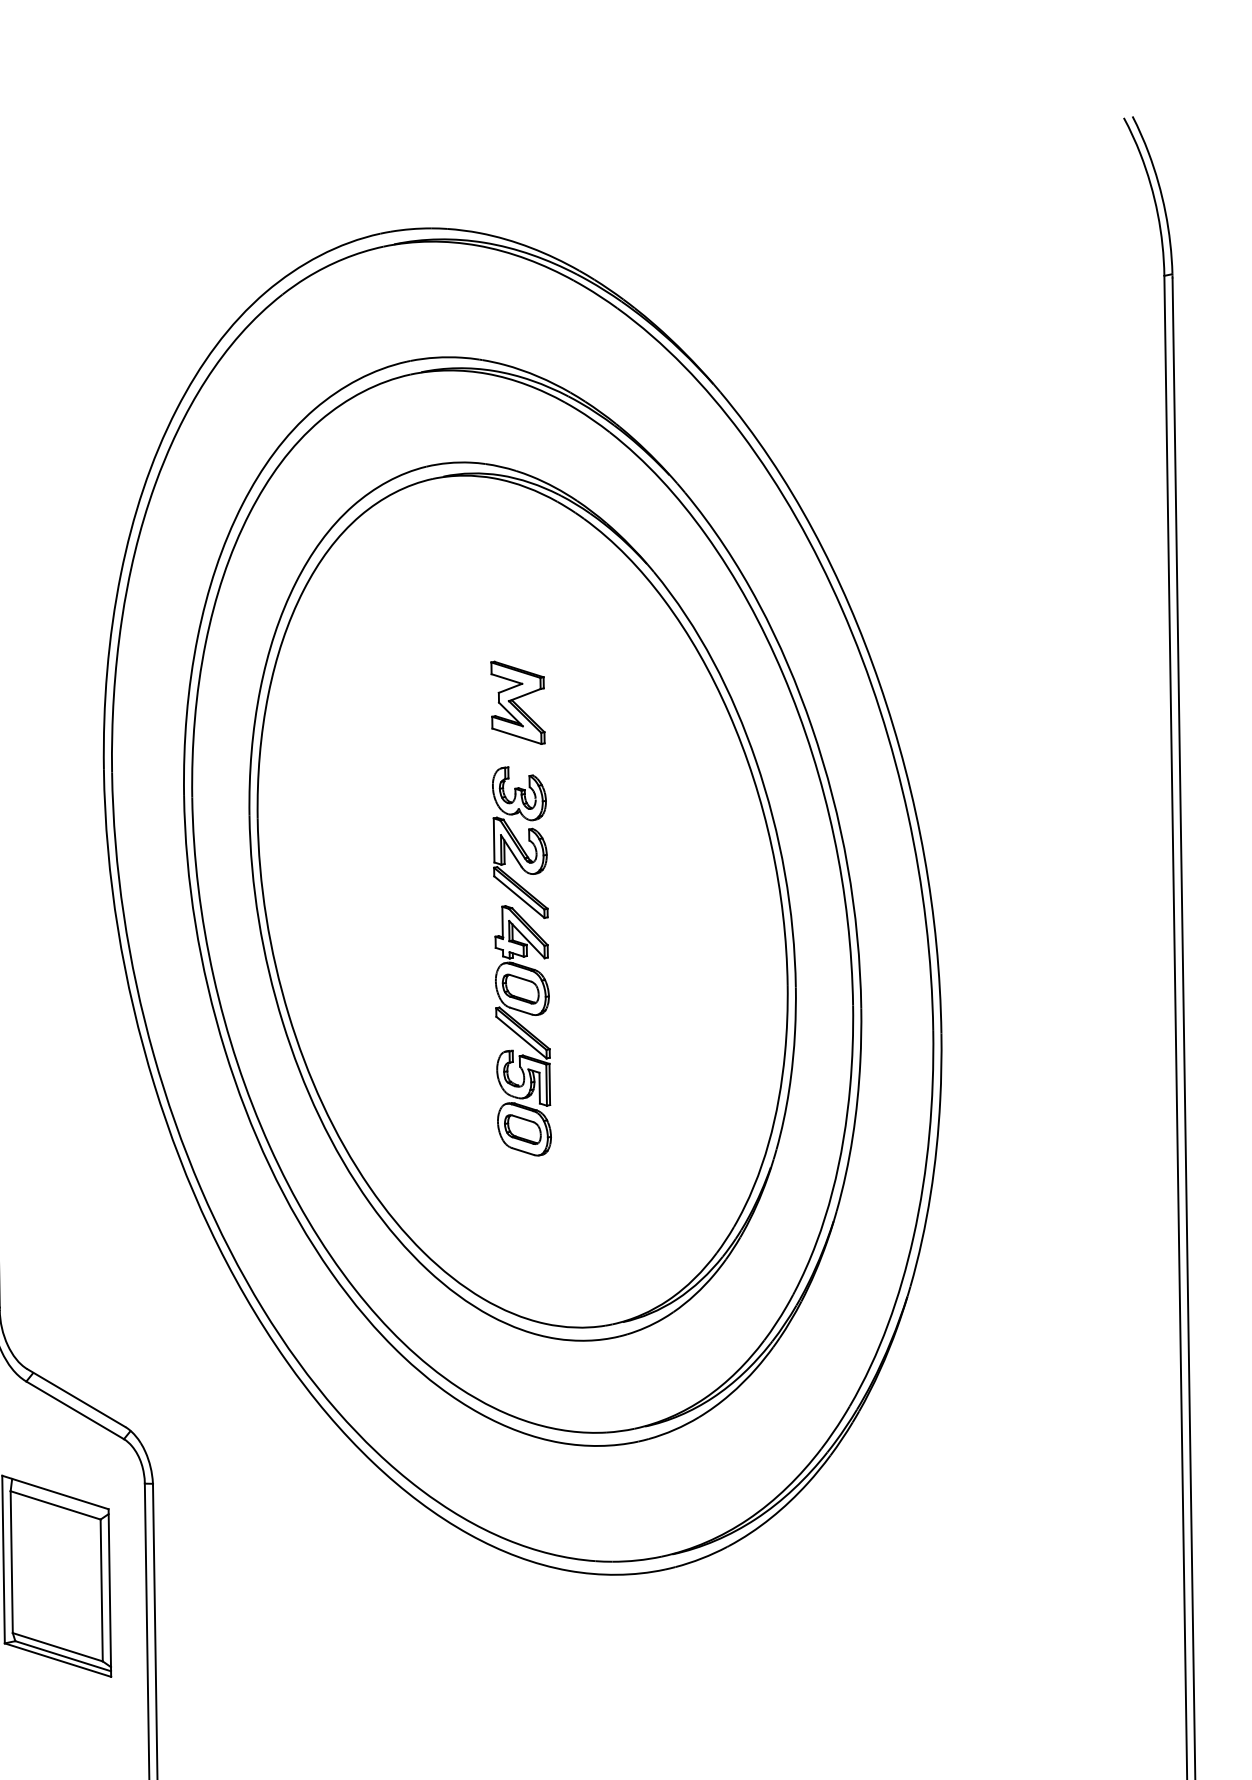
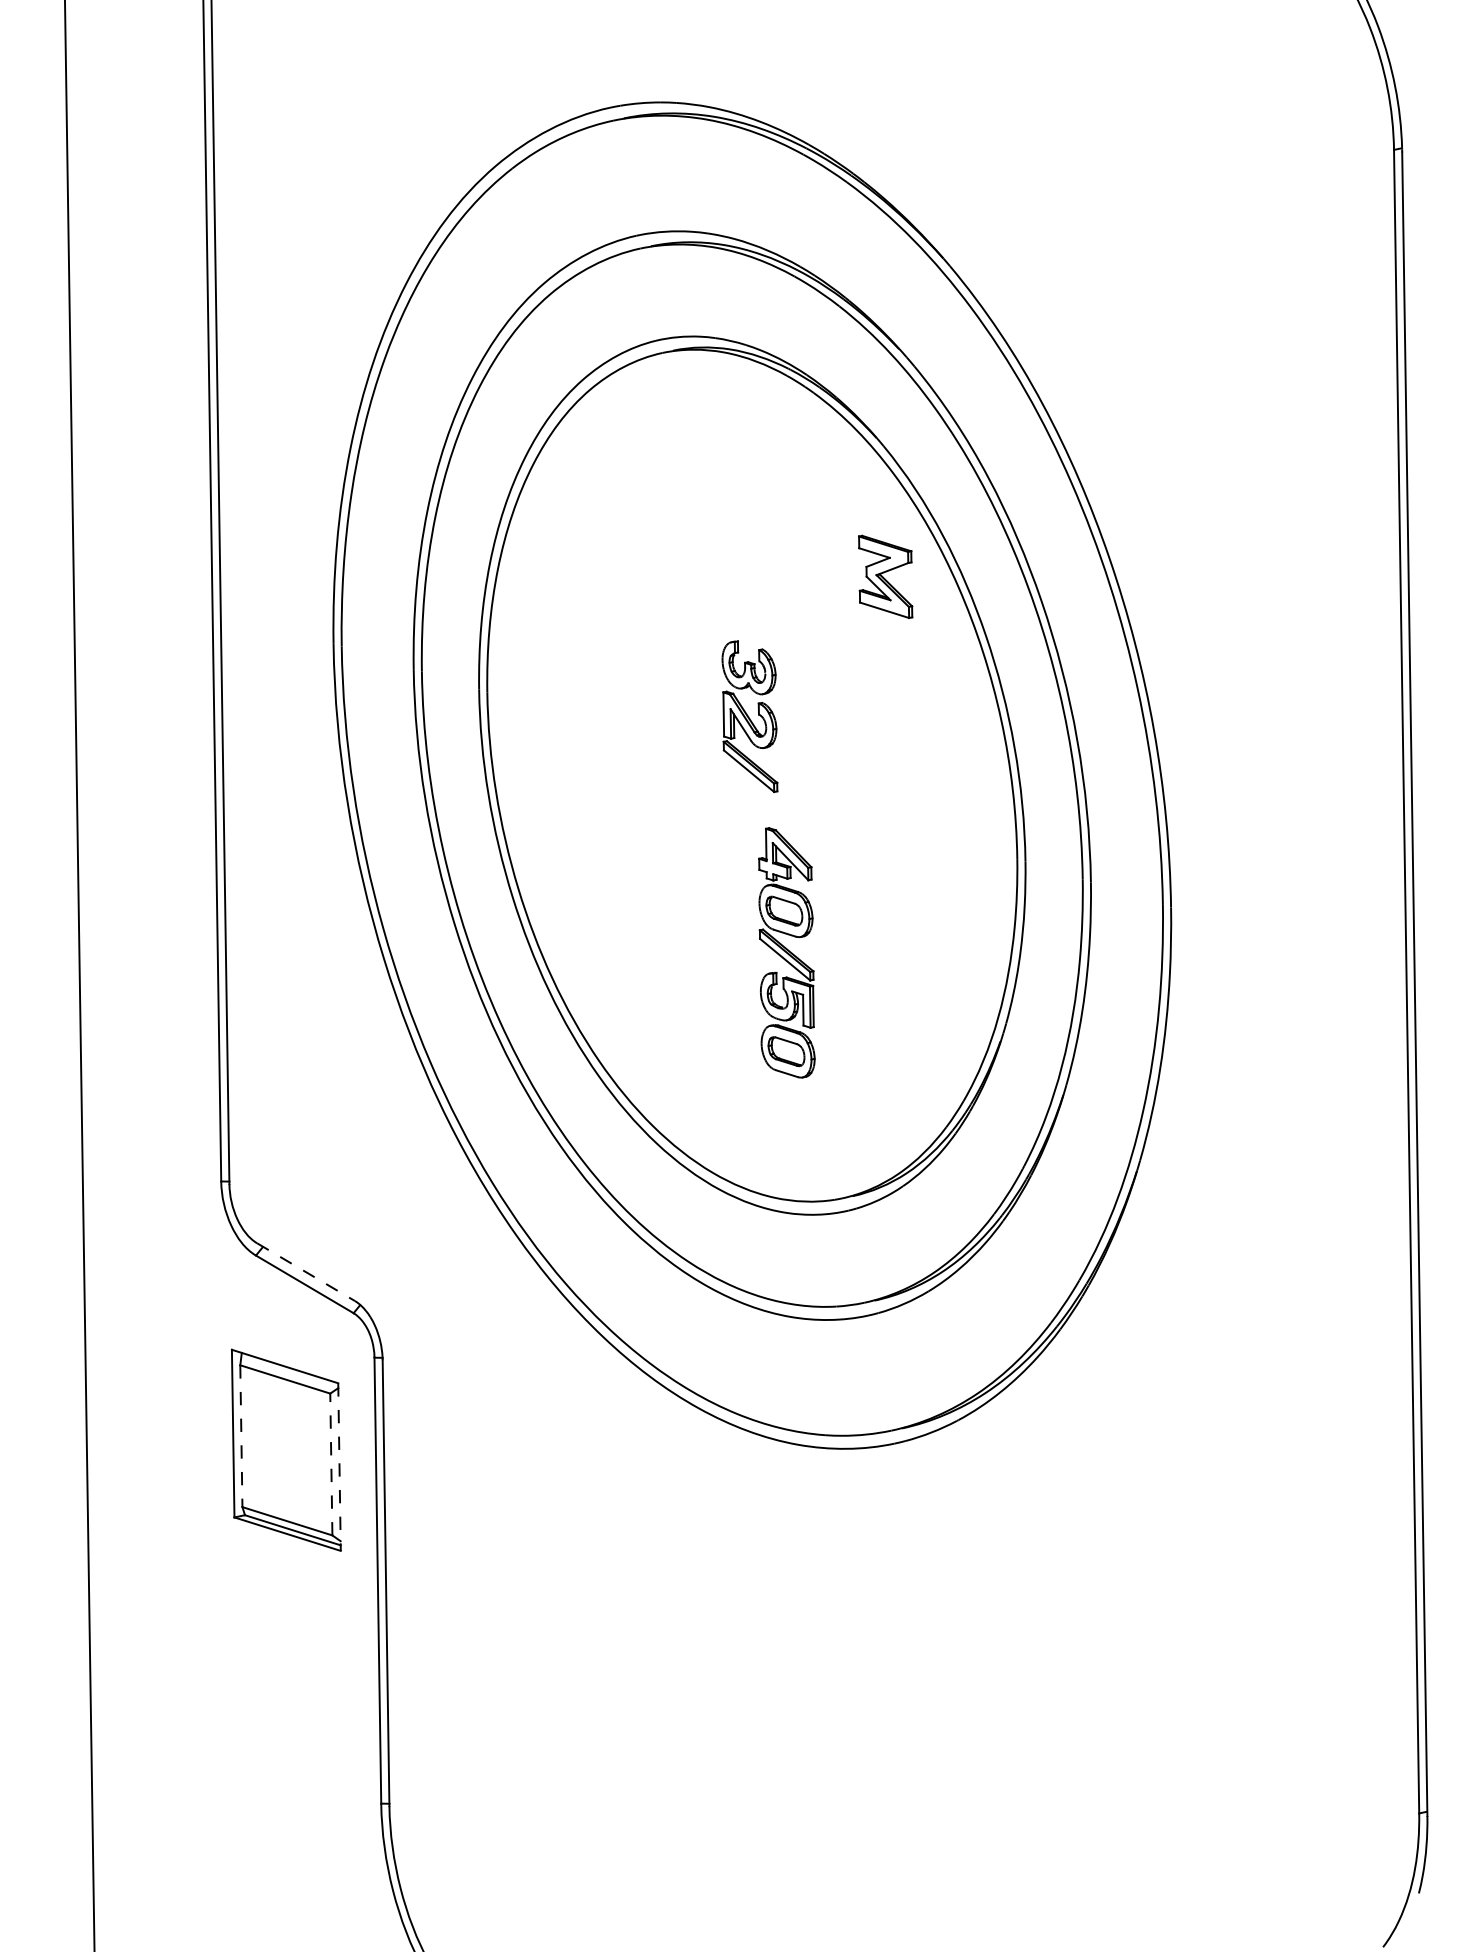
part: (517, 702) -> (885, 576), moved
part: (522, 1030) -> (786, 952), moved
line: (76, 1398) -> (306, 1272), solid -> dashed
line: (11, 1562) -> (241, 1436), solid -> dashed
line: (101, 1590) -> (331, 1464), solid -> dashed
line: (109, 1593) -> (339, 1467), solid -> dashed

